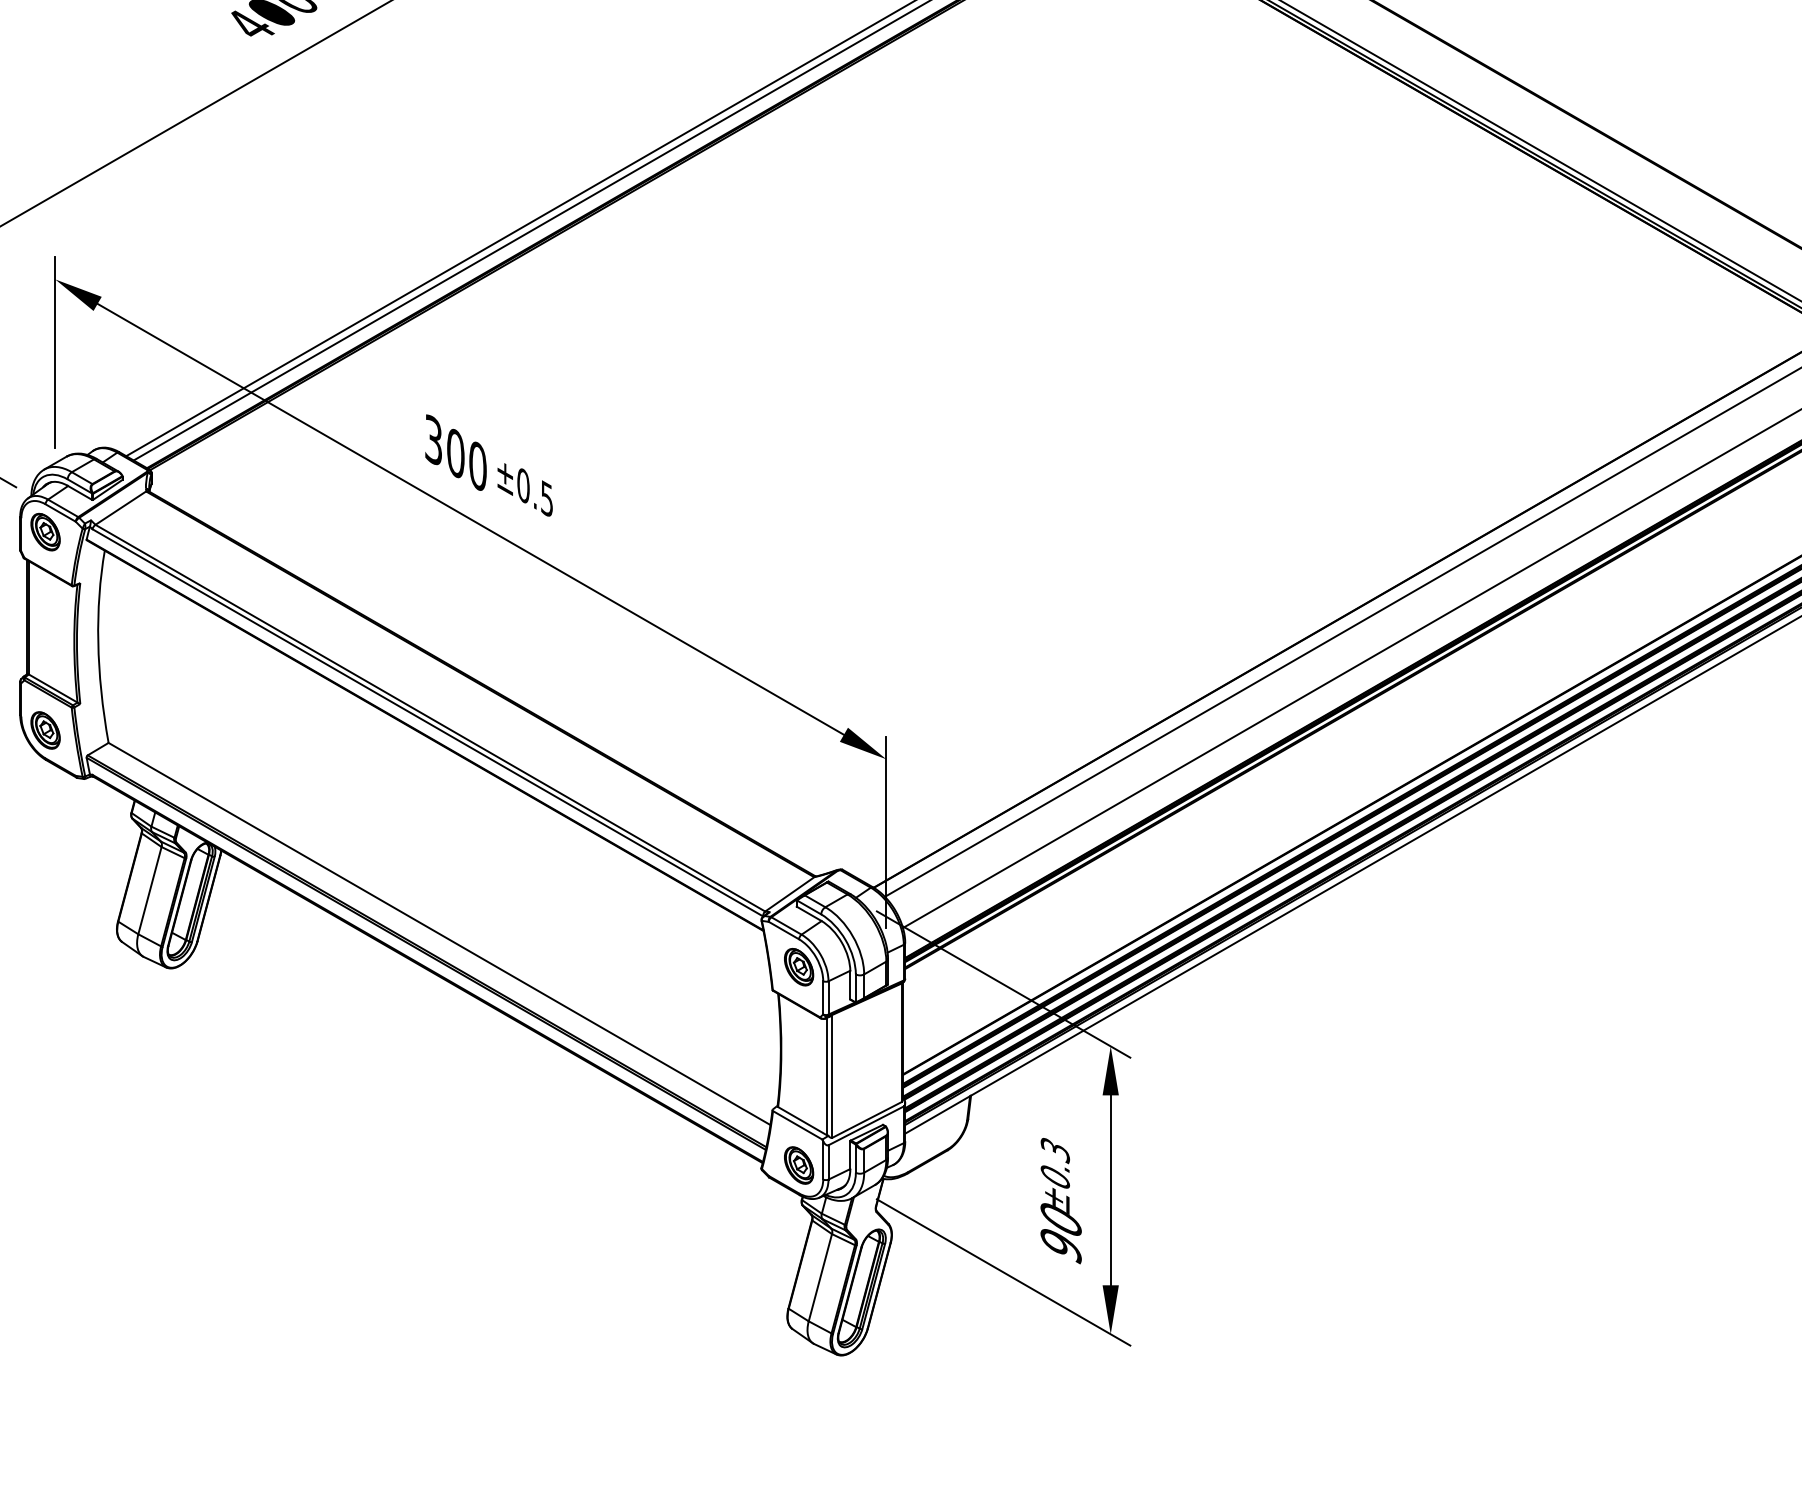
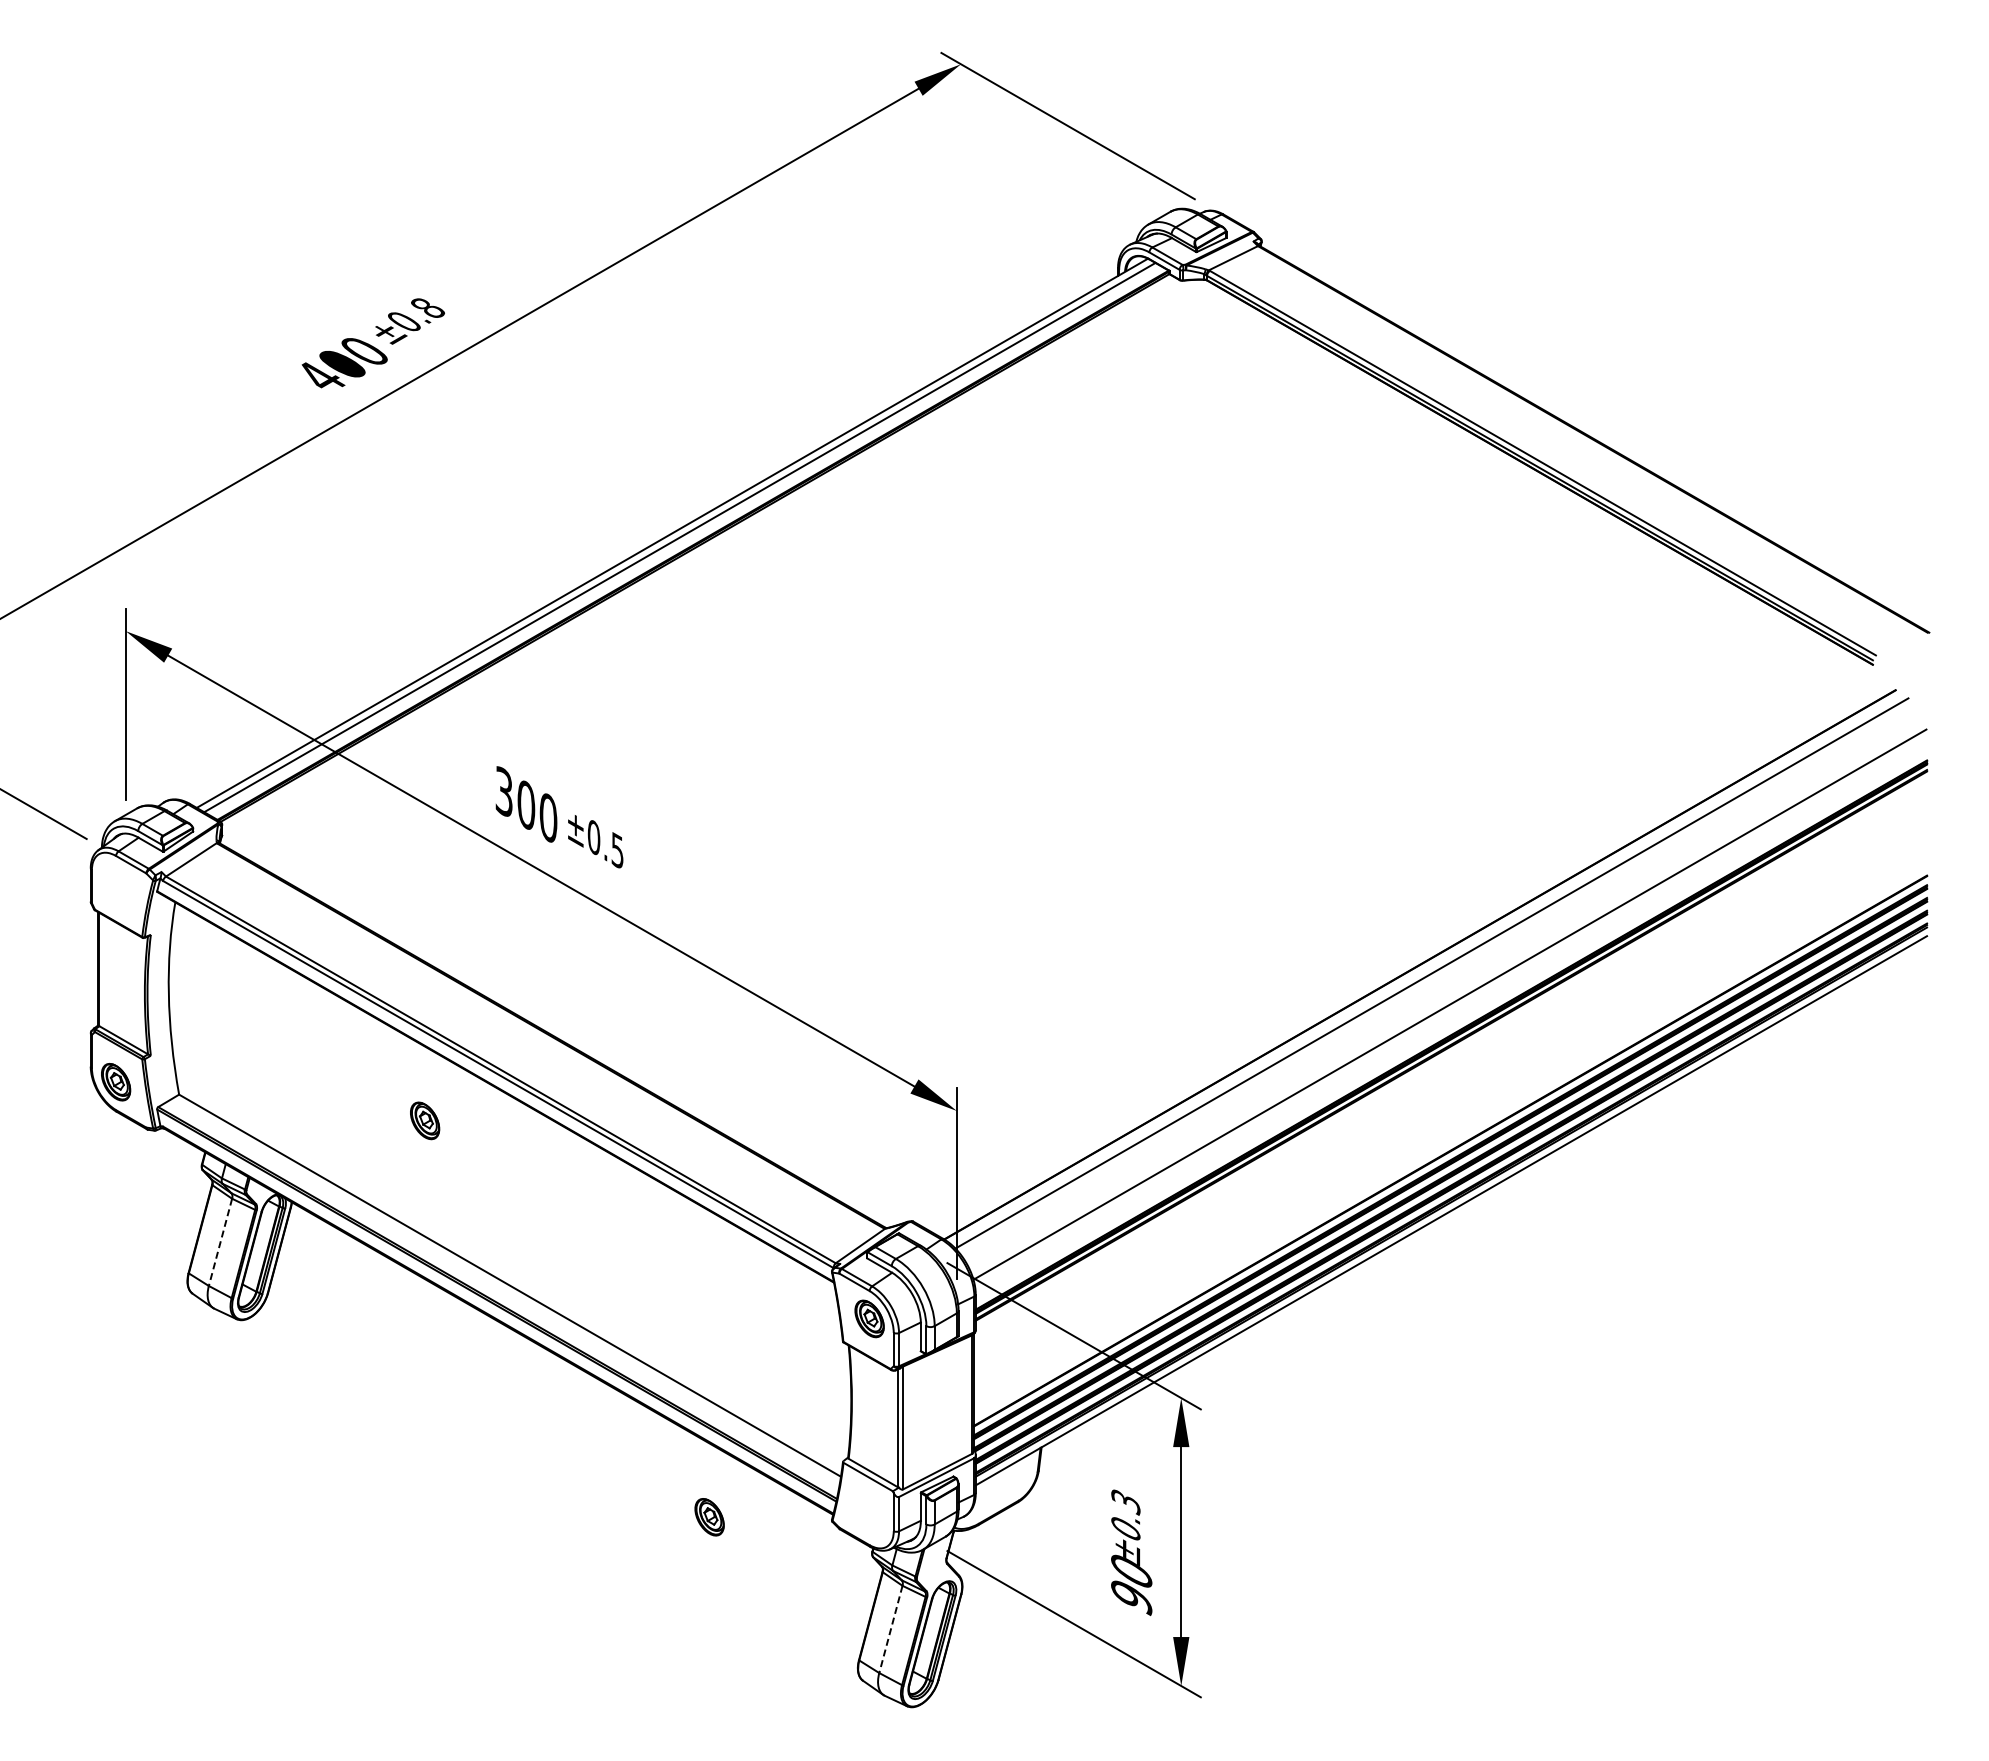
part: (45, 531) -> (425, 1120), moved
line: (149, 890) -> (220, 1242), solid -> dashed
part: (798, 1165) -> (709, 1517), moved
line: (819, 1277) -> (890, 1629), solid -> dashed

